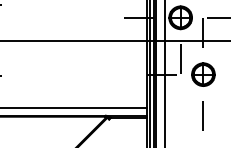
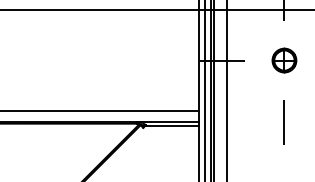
line: (180, 59) -> (250, 37), removed
part: (203, 74) -> (284, 60), size x0.7

